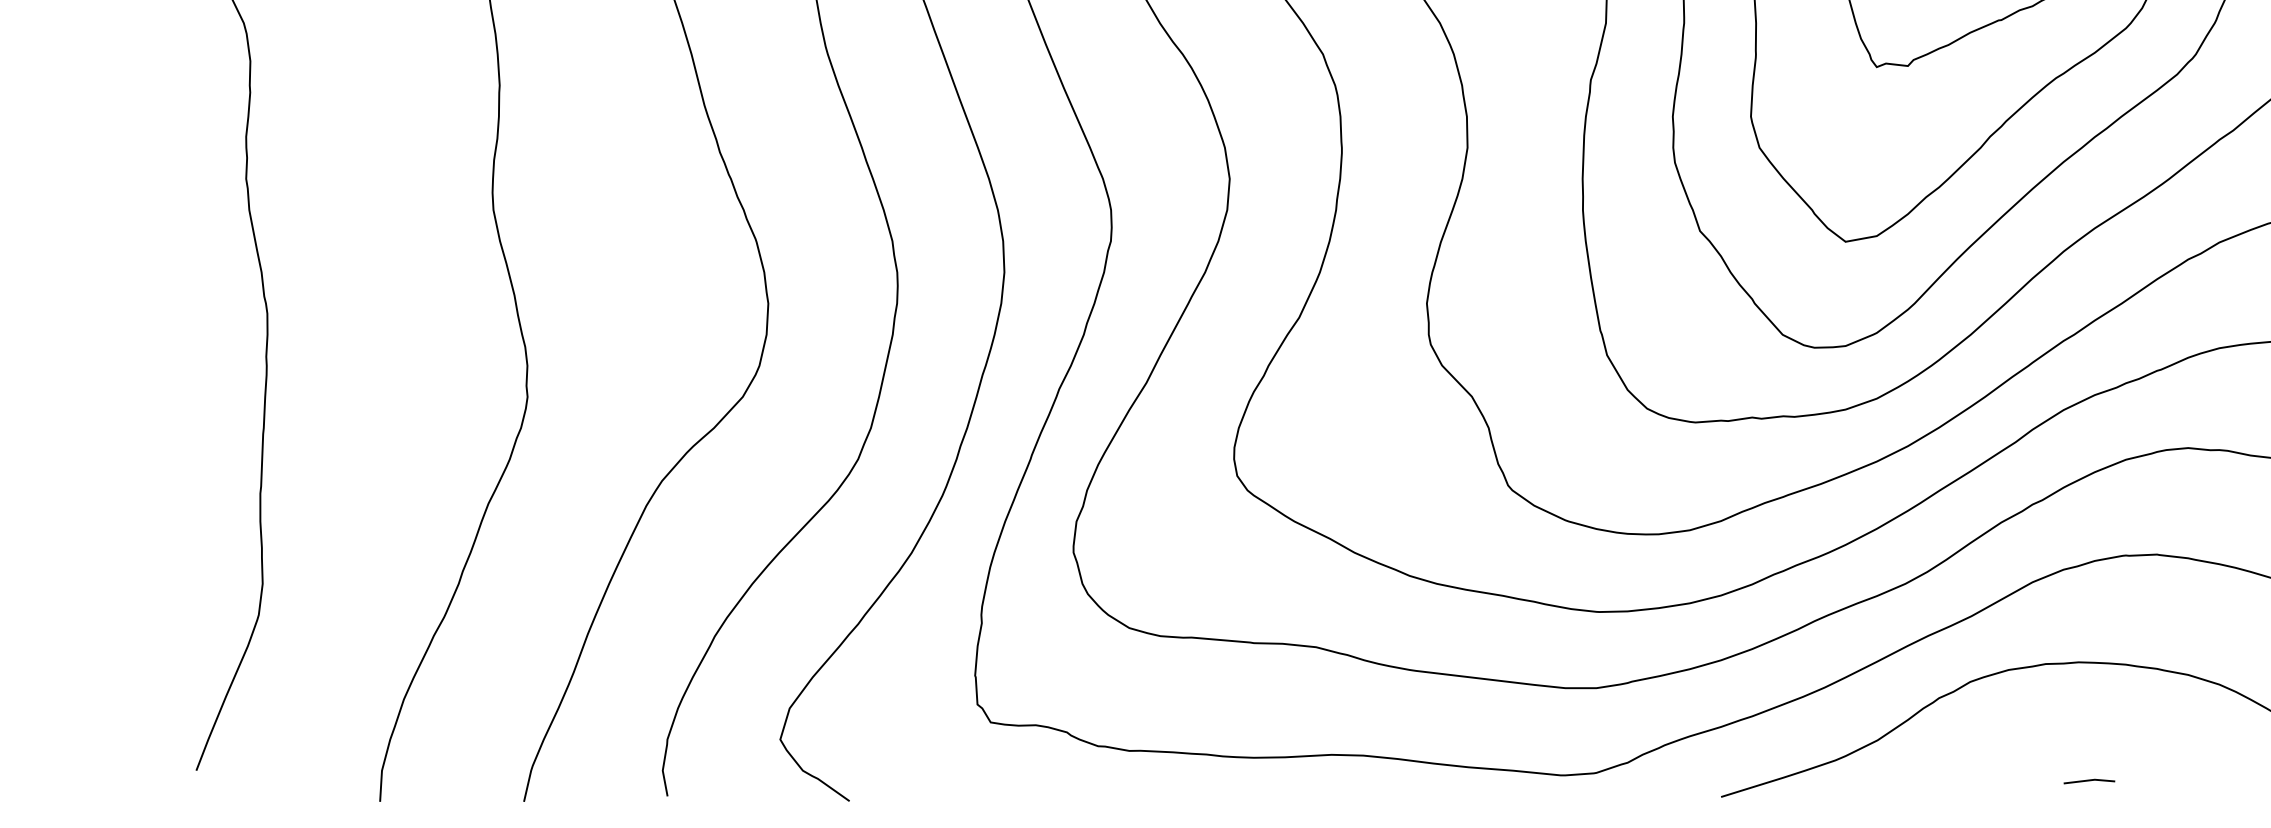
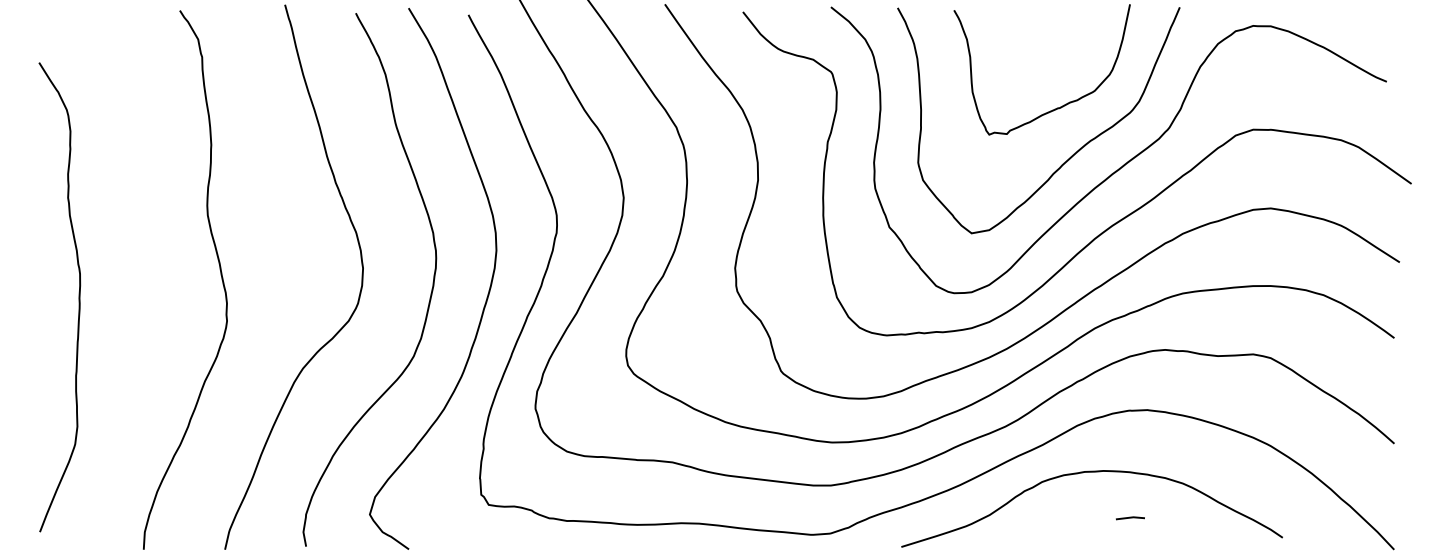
line: (2089, 781) -> (1130, 518), moved

